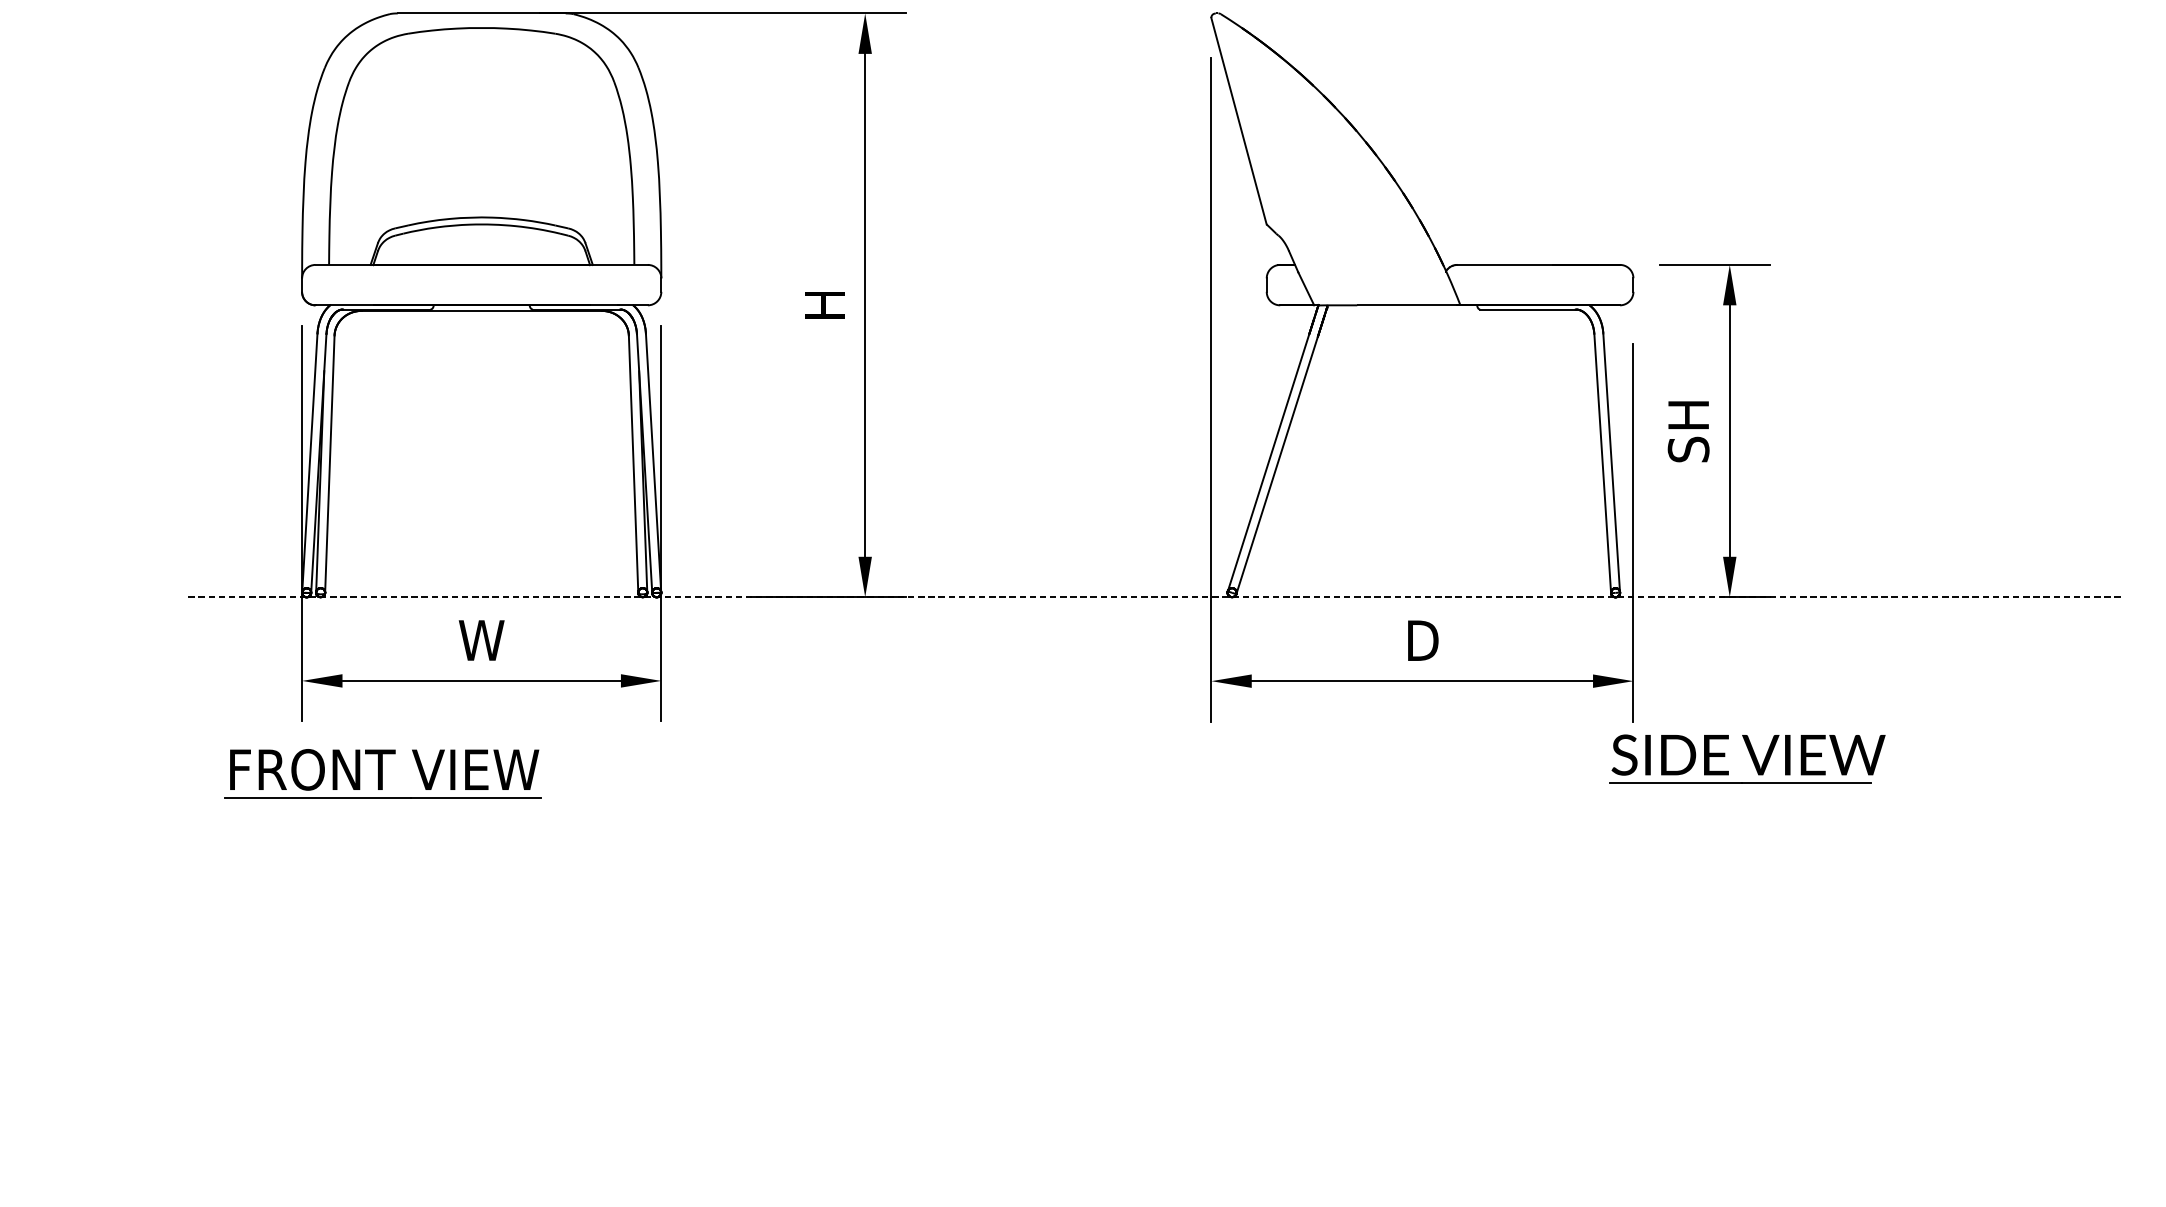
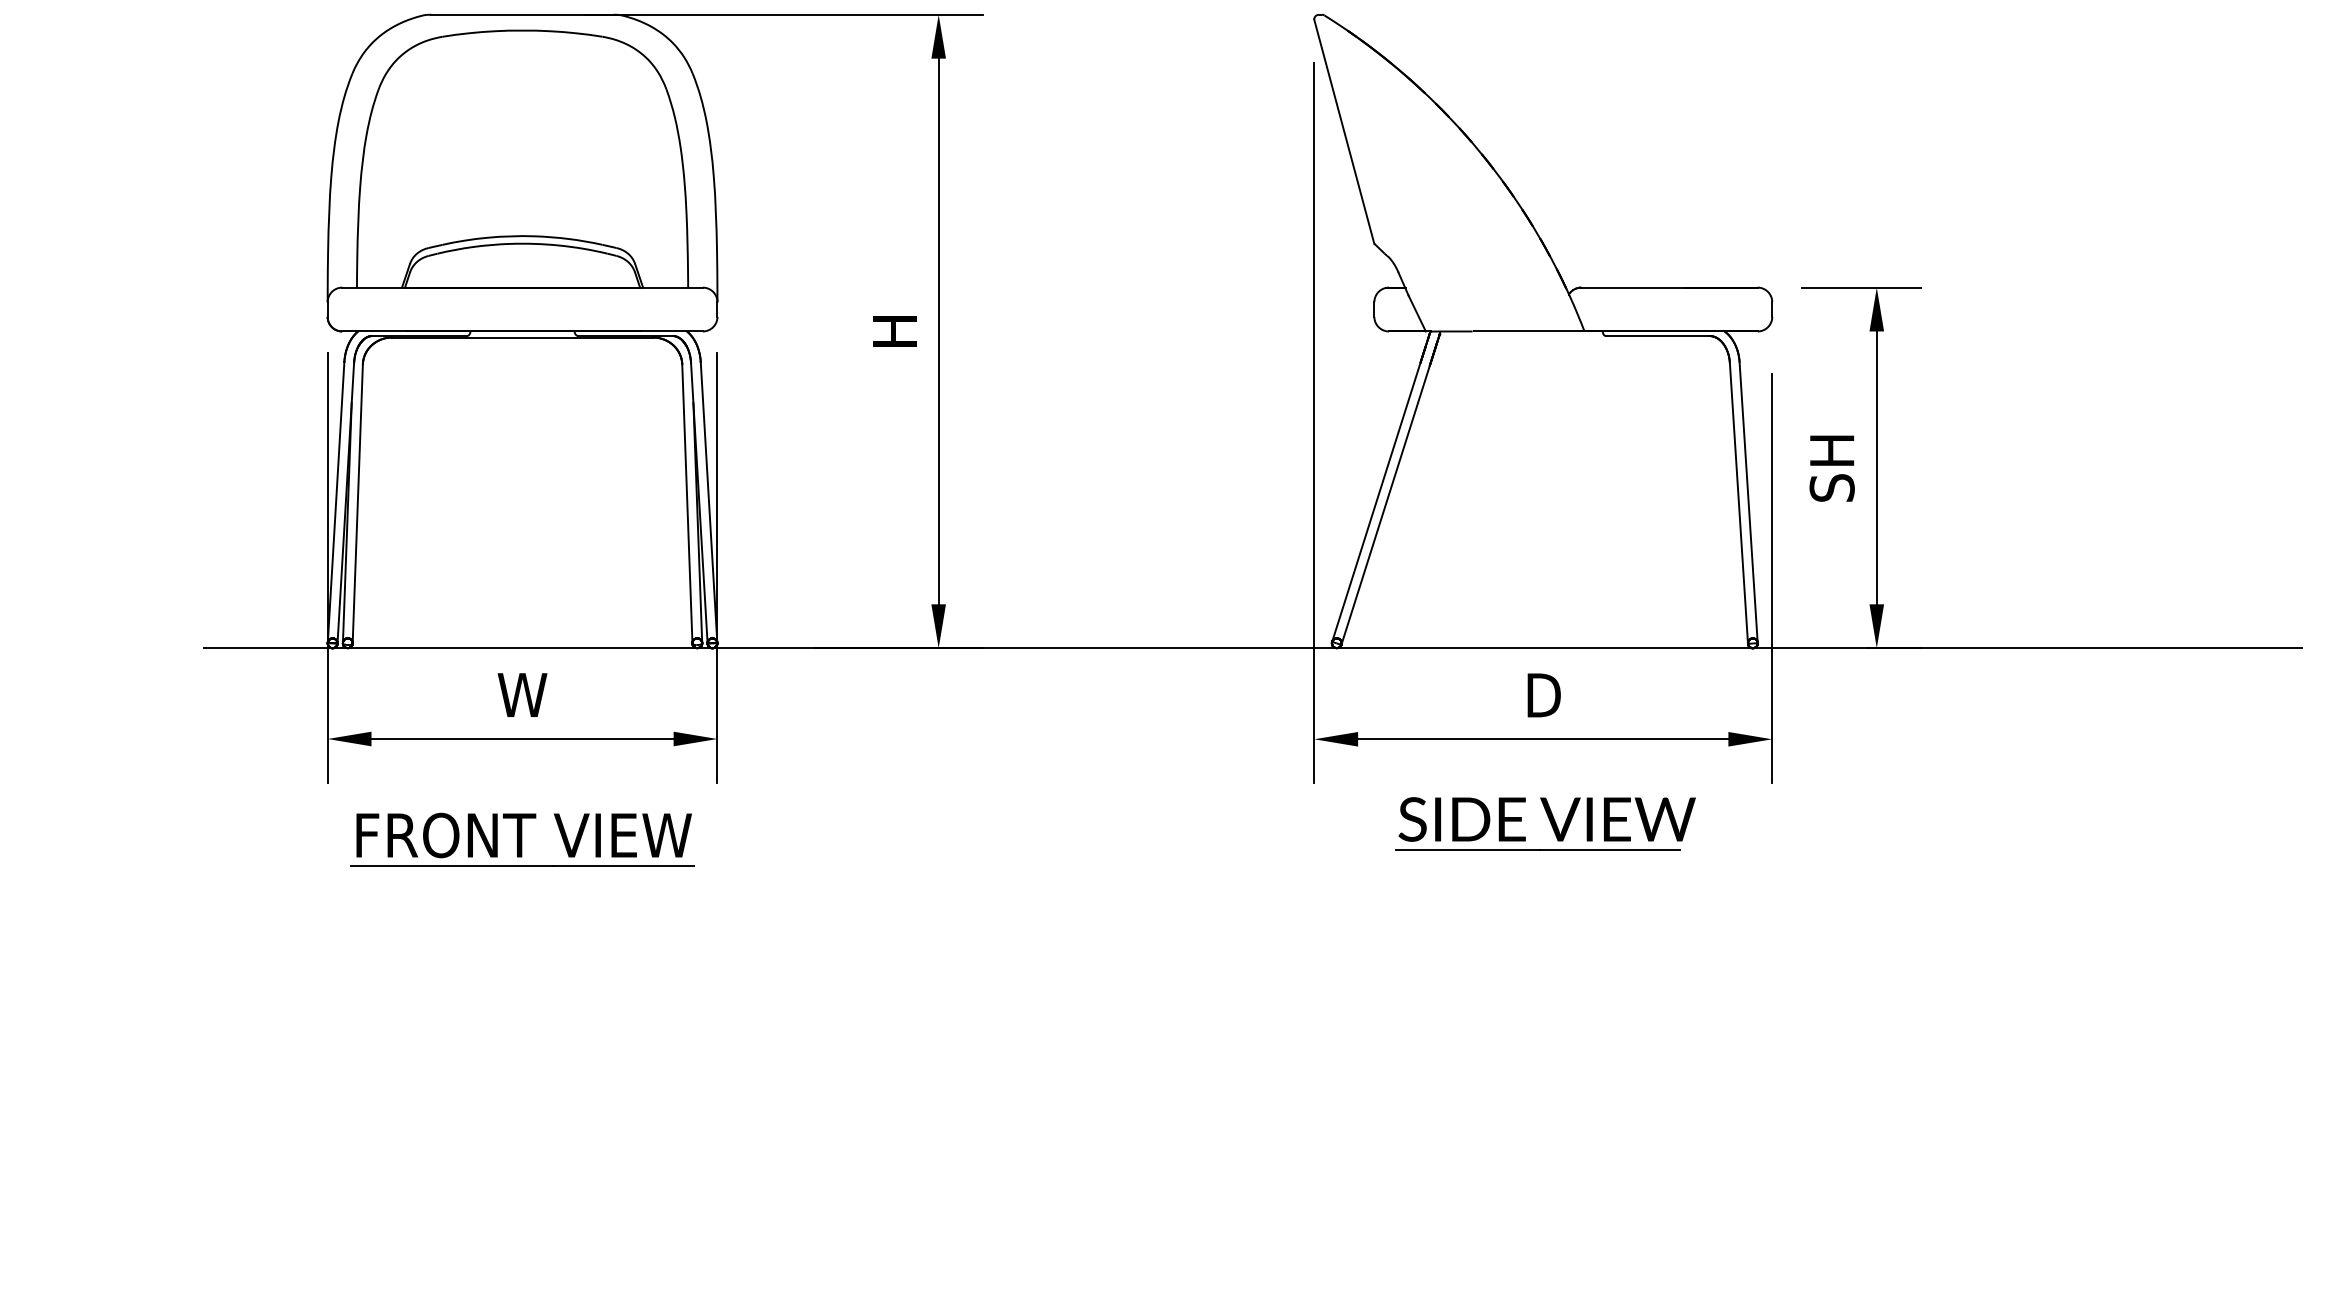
line: (1155, 597) -> (1253, 648), dashed -> solid
part: (1747, 758) -> (1545, 823), moved
part: (383, 773) -> (522, 839), moved

